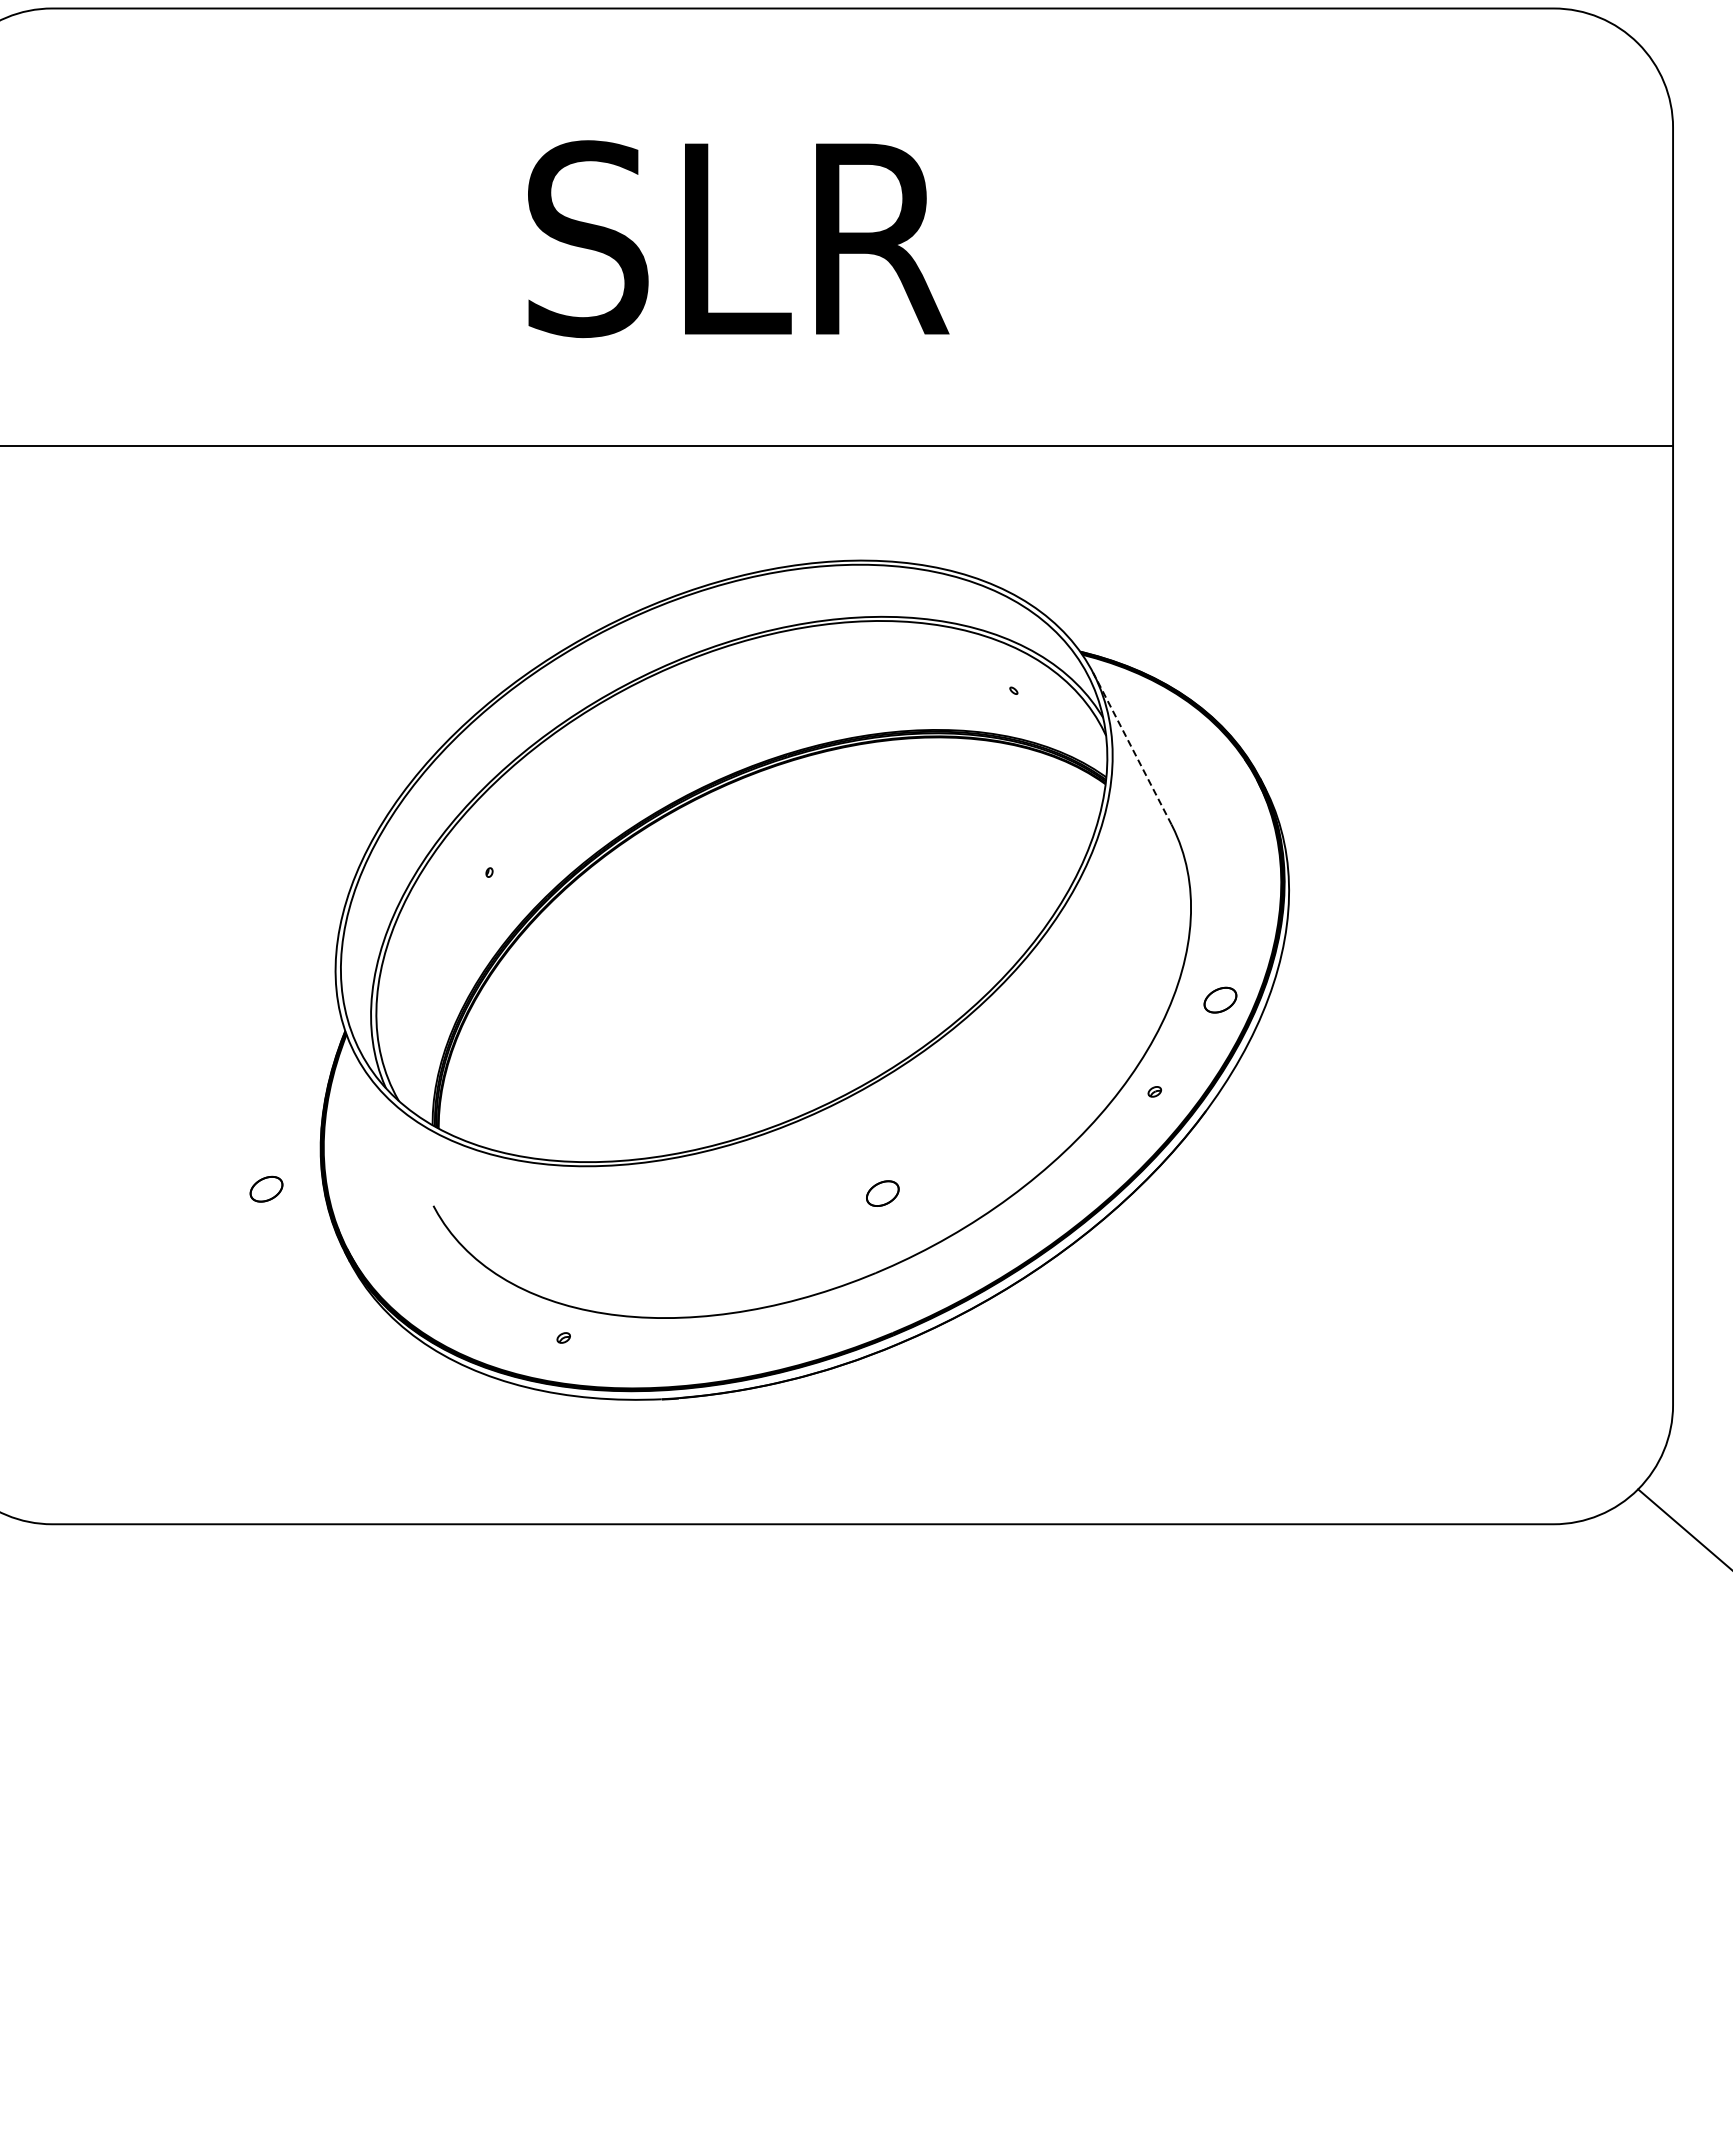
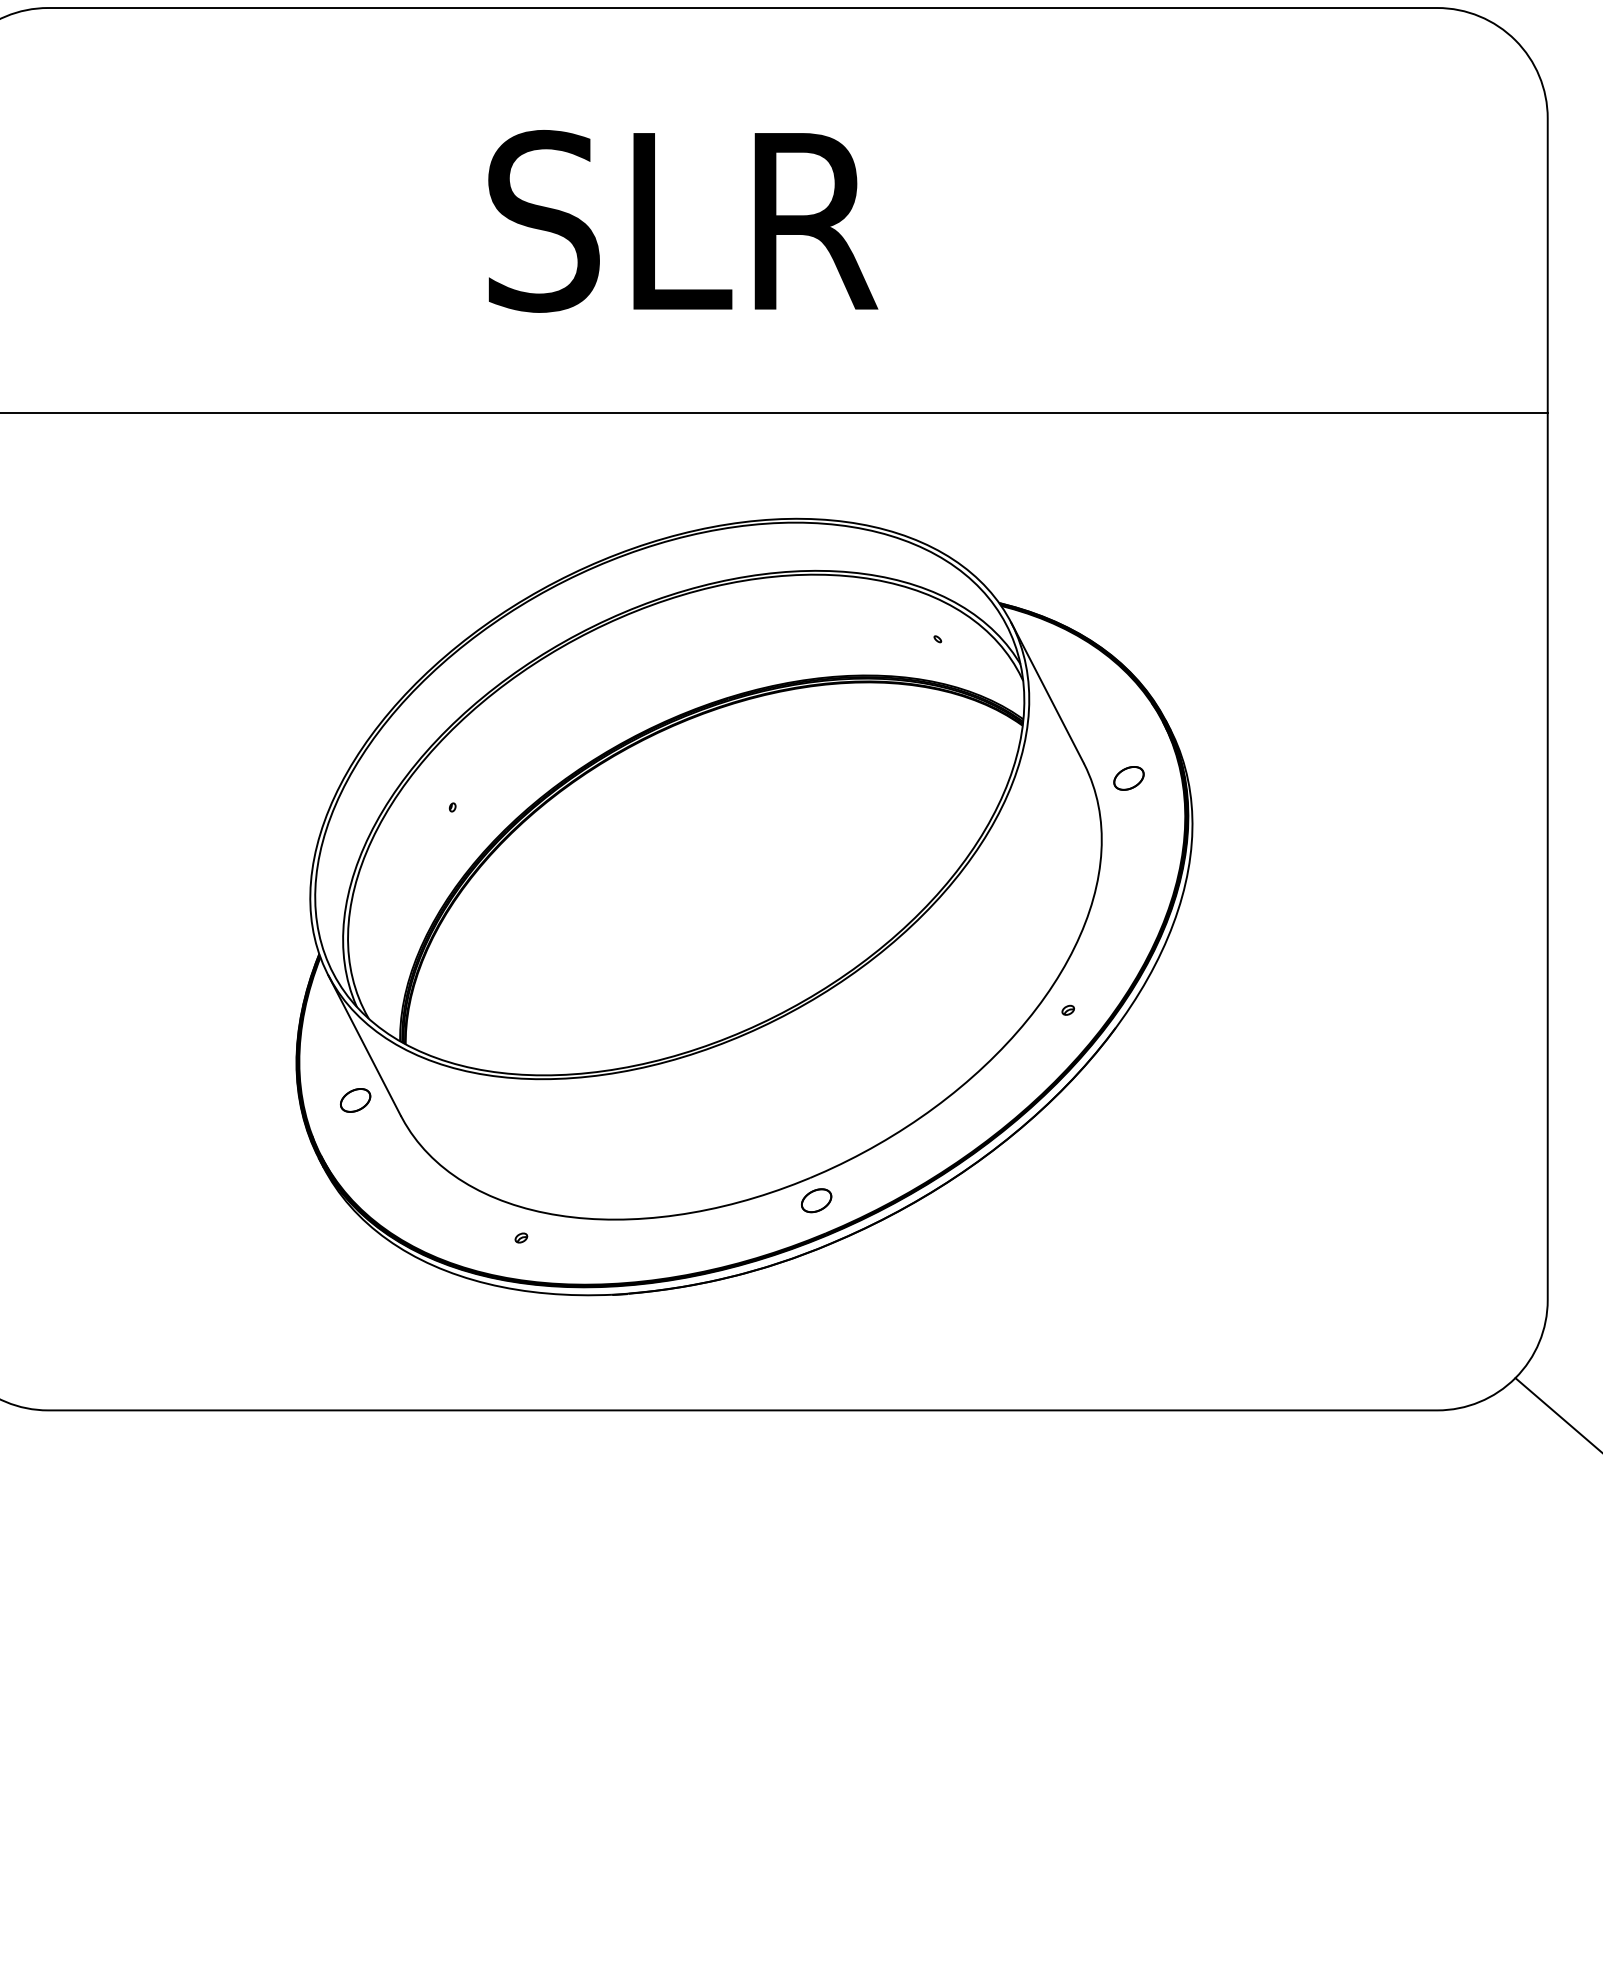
line: (1132, 748) -> (1047, 692), dashed -> solid
part: (1220, 999) -> (1129, 777), moved
line: (394, 1129) -> (364, 1045), added
part: (266, 1188) -> (355, 1099), moved
part: (882, 1193) -> (816, 1200), moved

